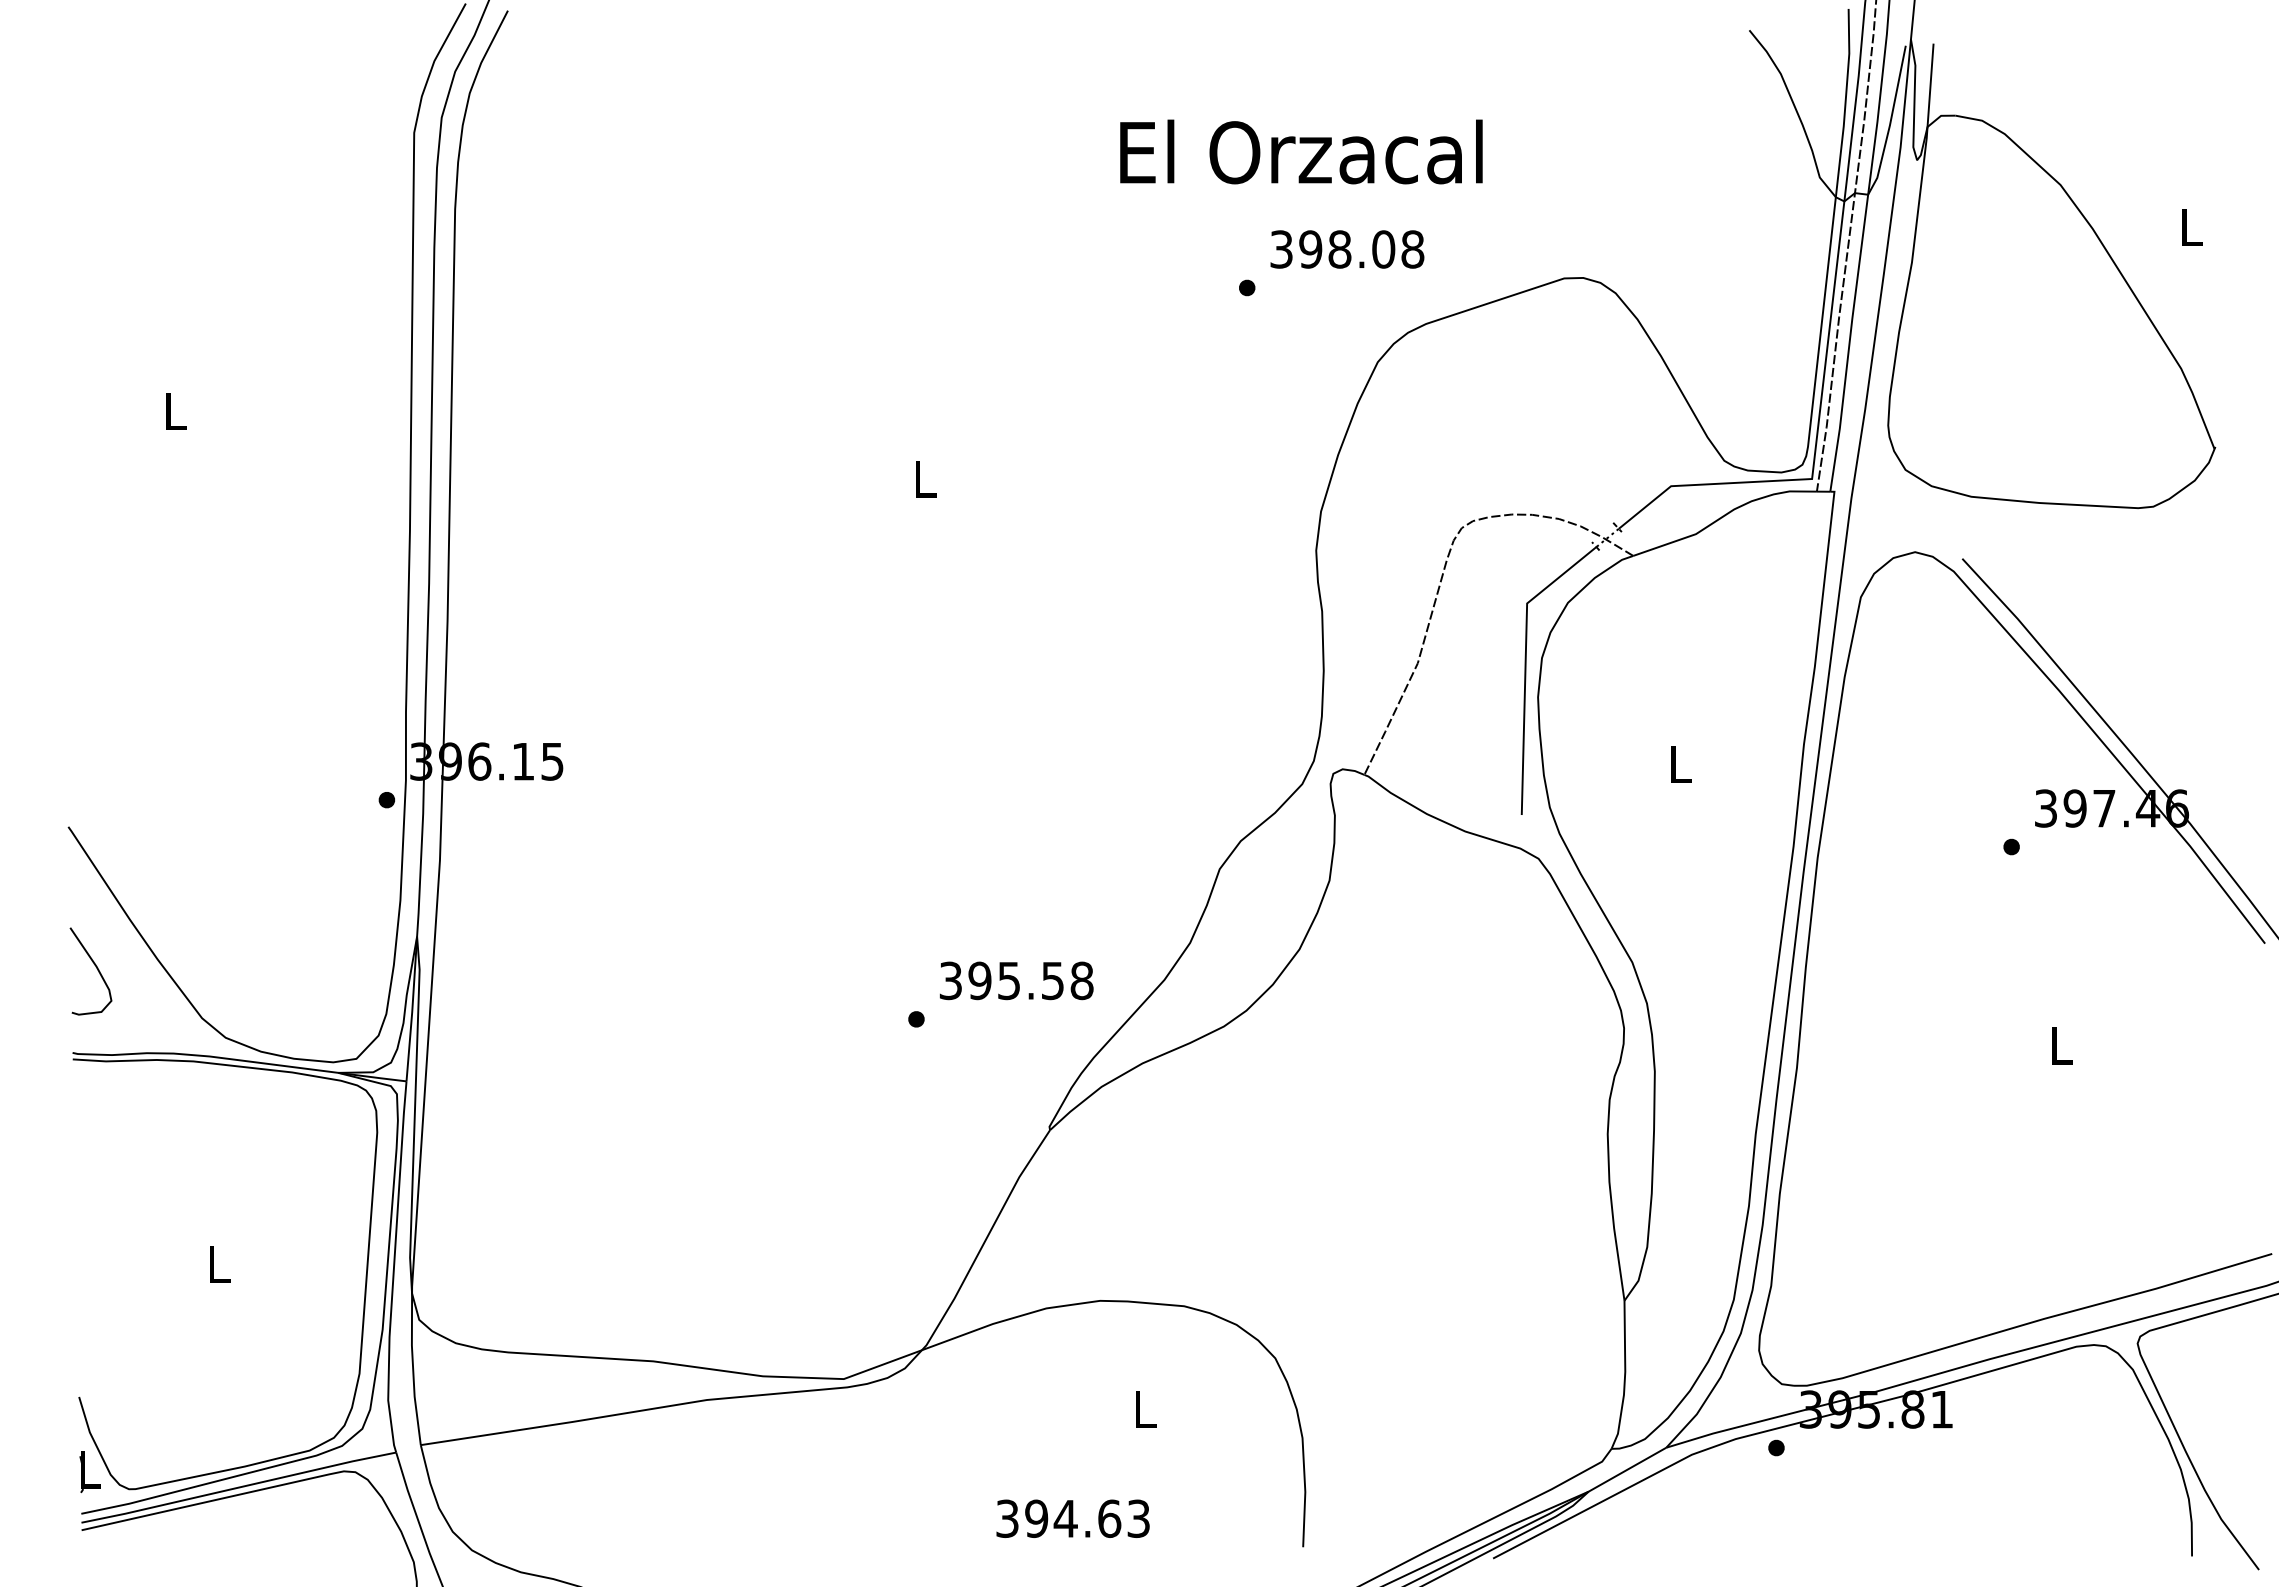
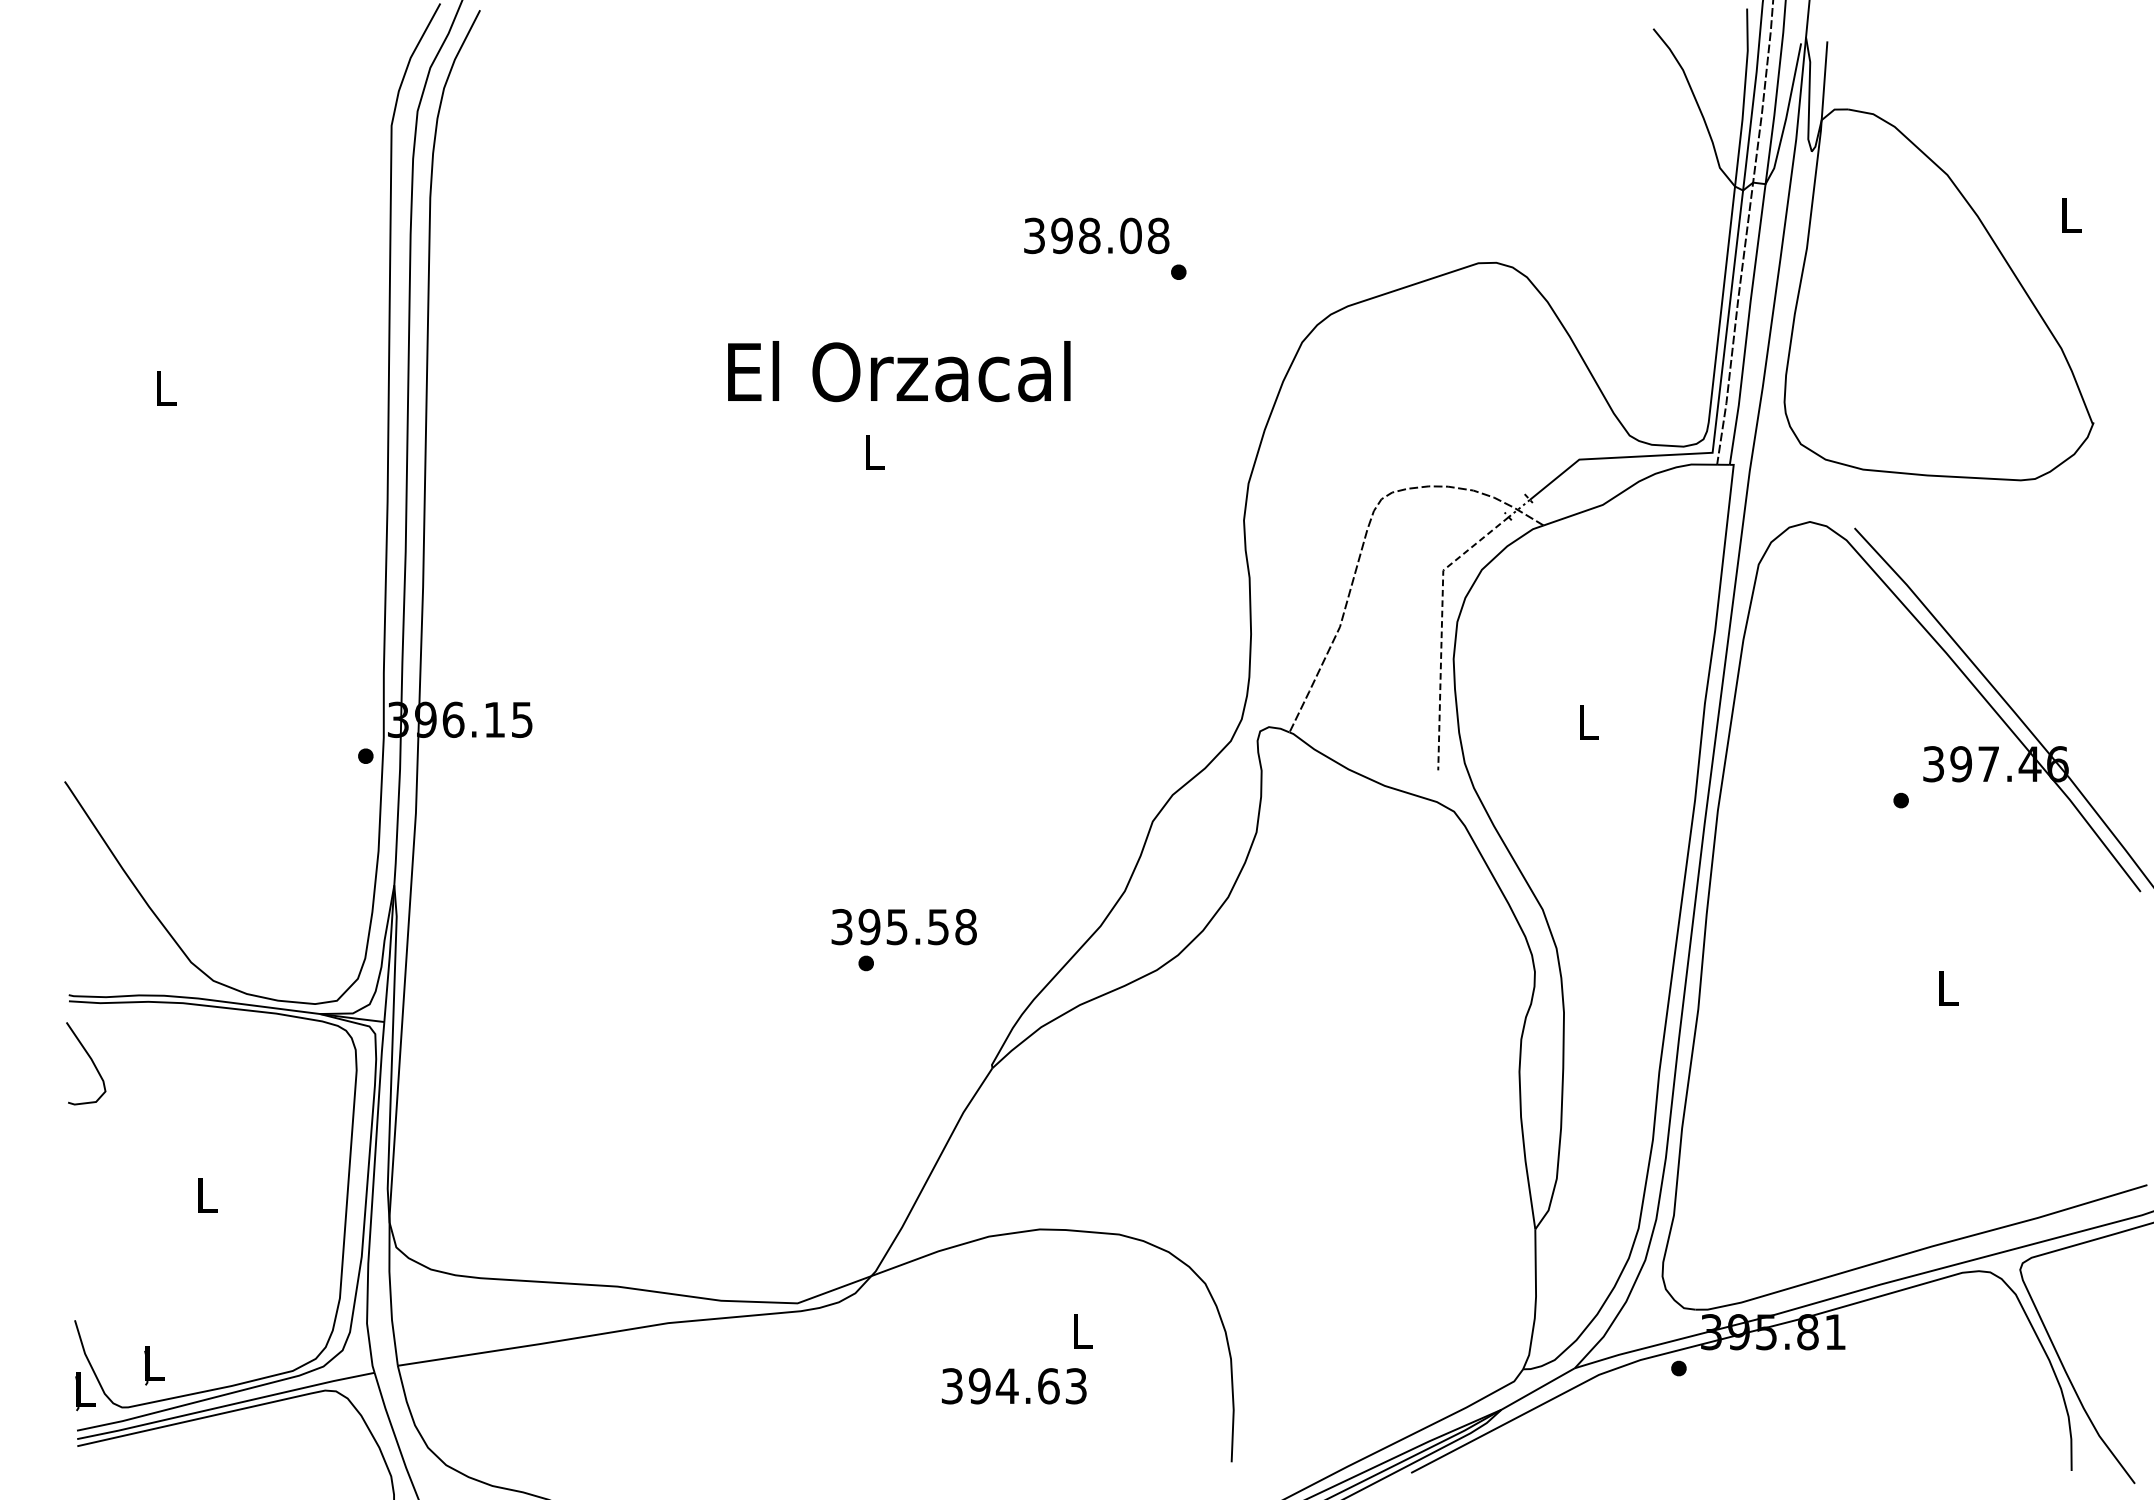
text: (1301, 151) -> (899, 371), moved
text: (1347, 249) -> (1096, 235), moved
line: (1525, 664) -> (1441, 628), solid -> dashed
curve: (96, 968) -> (91, 1060), moved
text: (1016, 980) -> (904, 926), moved
part: (162, 1445) -> (153, 1366), added
text: (1072, 1518) -> (1013, 1385), moved

